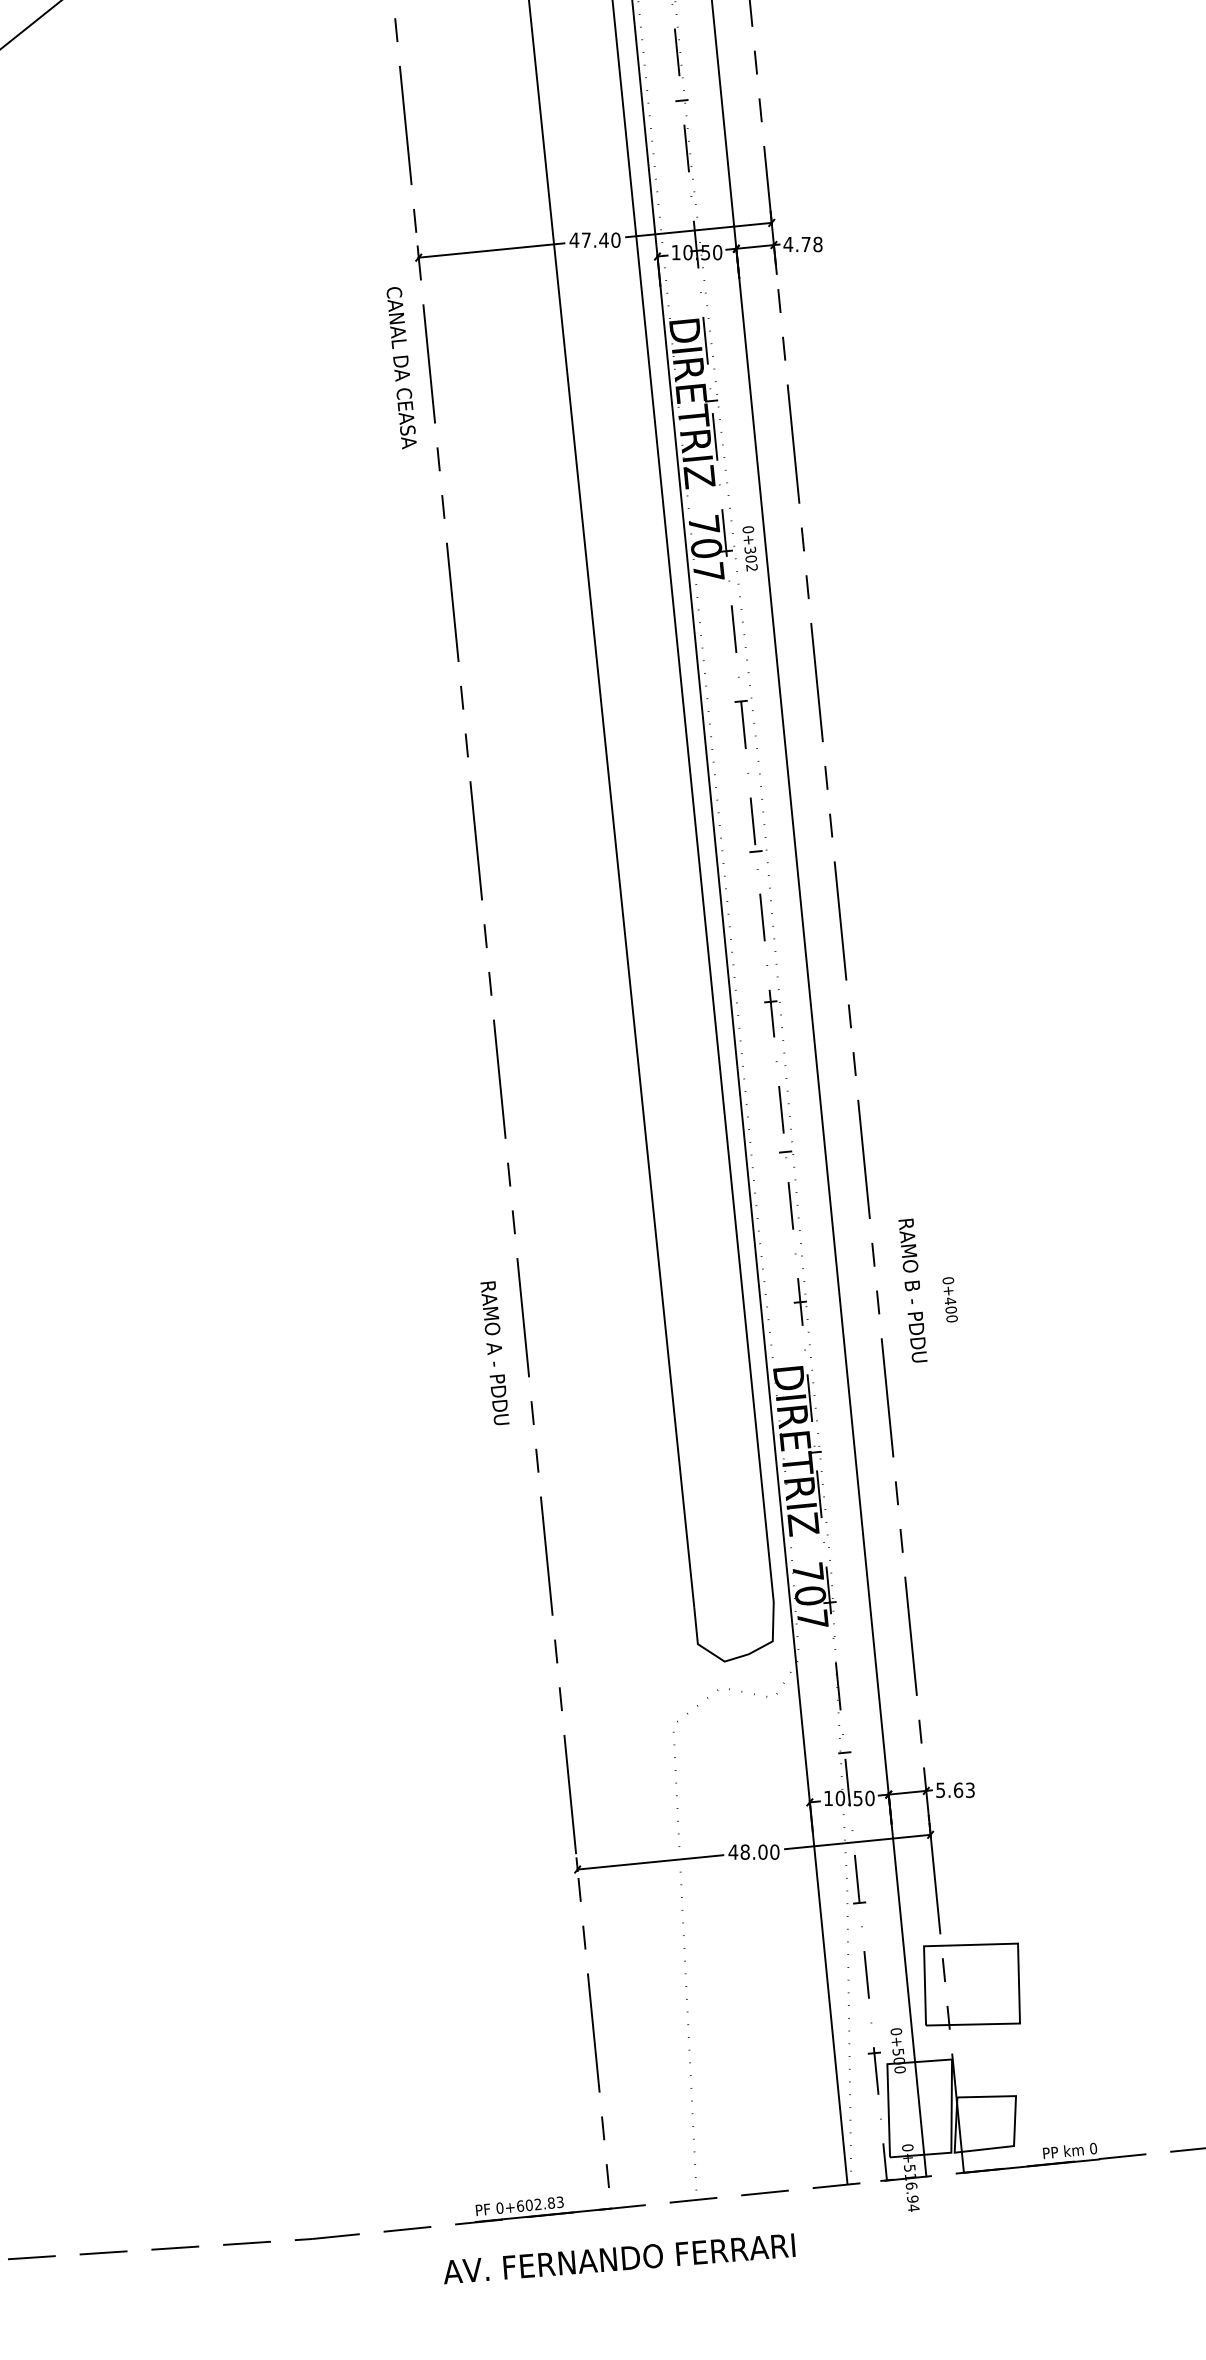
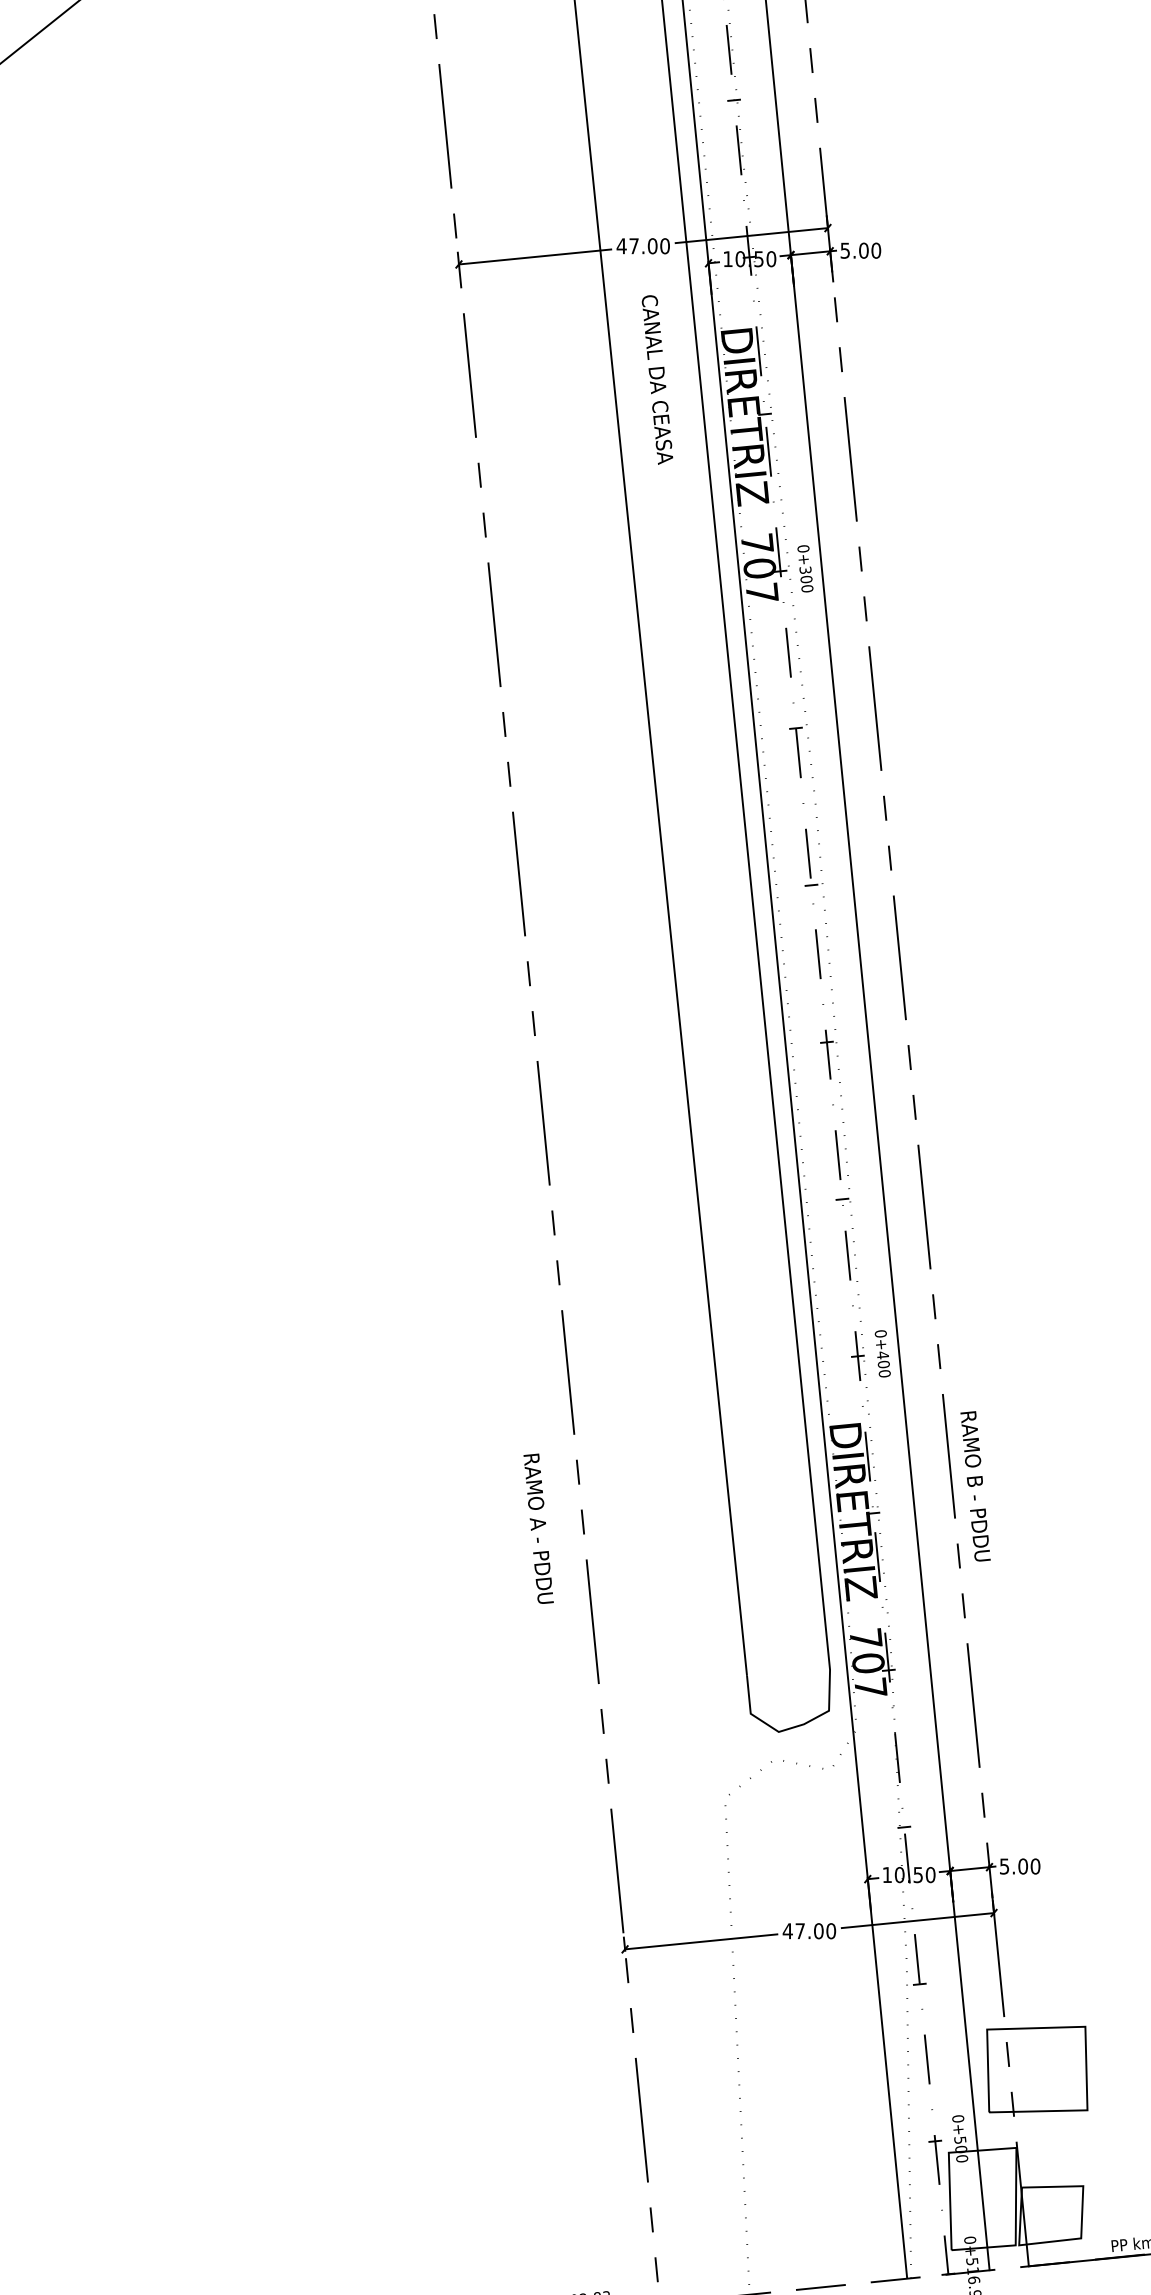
text: (603, 239) -> (652, 245), 47.40 -> 47.00
text: (802, 244) -> (860, 250), 4.78 -> 5.00
text: (401, 368) -> (657, 380), moved
text: (751, 567) -> (806, 588), 0+302 -> 0+300
text: (912, 1290) -> (975, 1486), moved
text: (949, 1299) -> (882, 1353), moved
text: (494, 1353) -> (538, 1529), moved
text: (964, 1789) -> (1029, 1865), 5.63 -> 5.00
text: (744, 1851) -> (799, 1930), 48.00 -> 47.00

